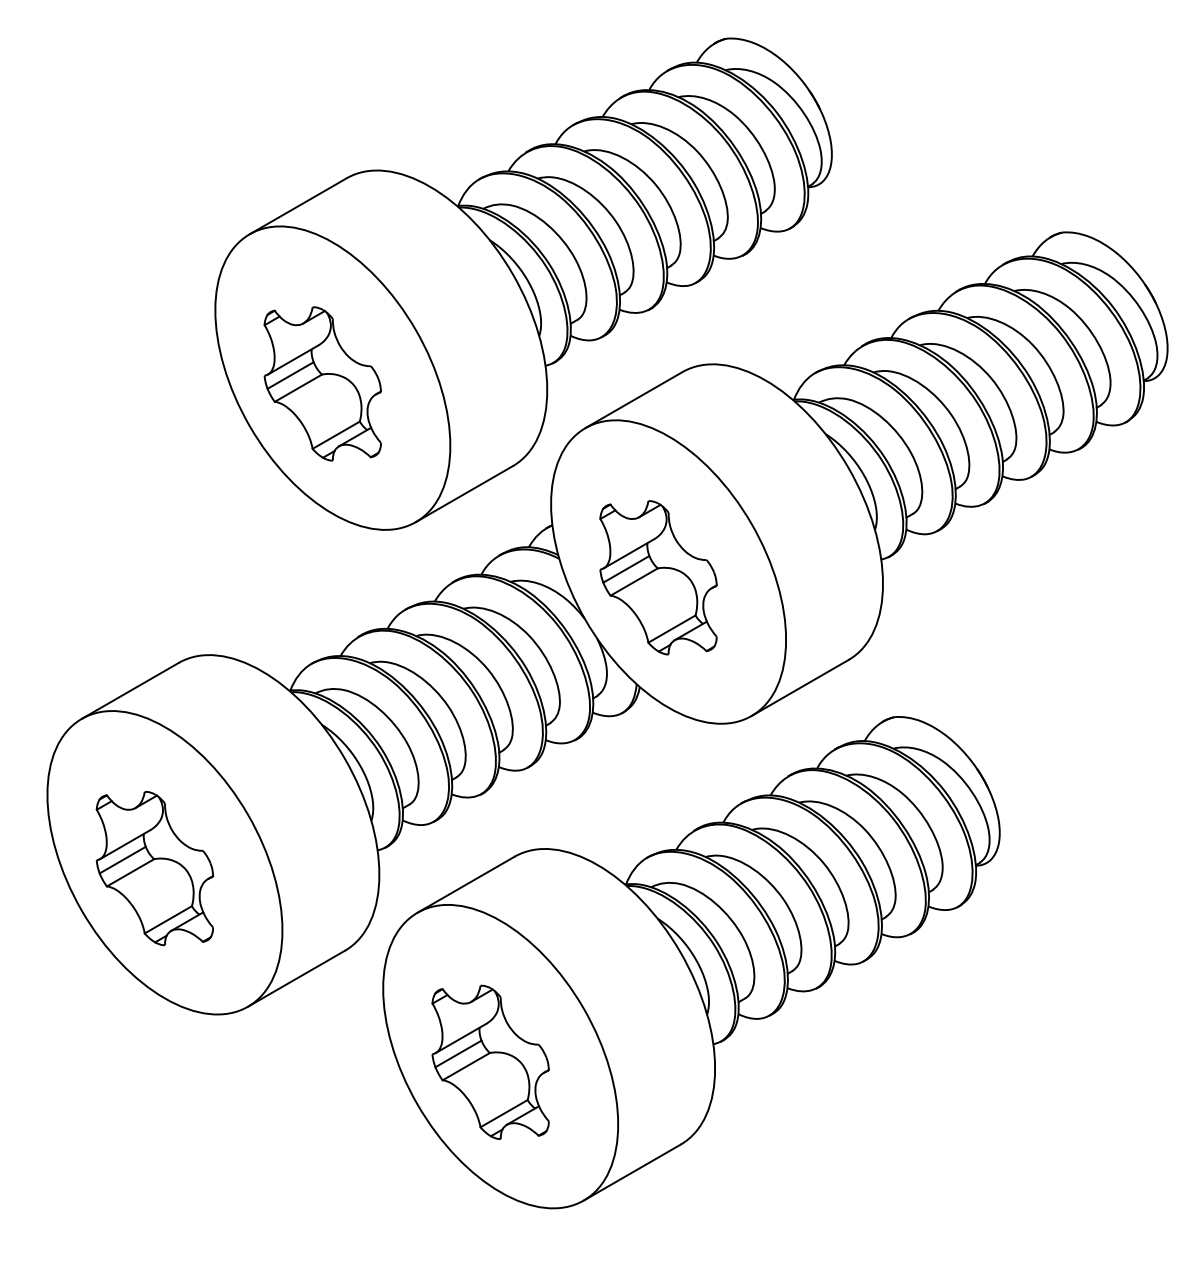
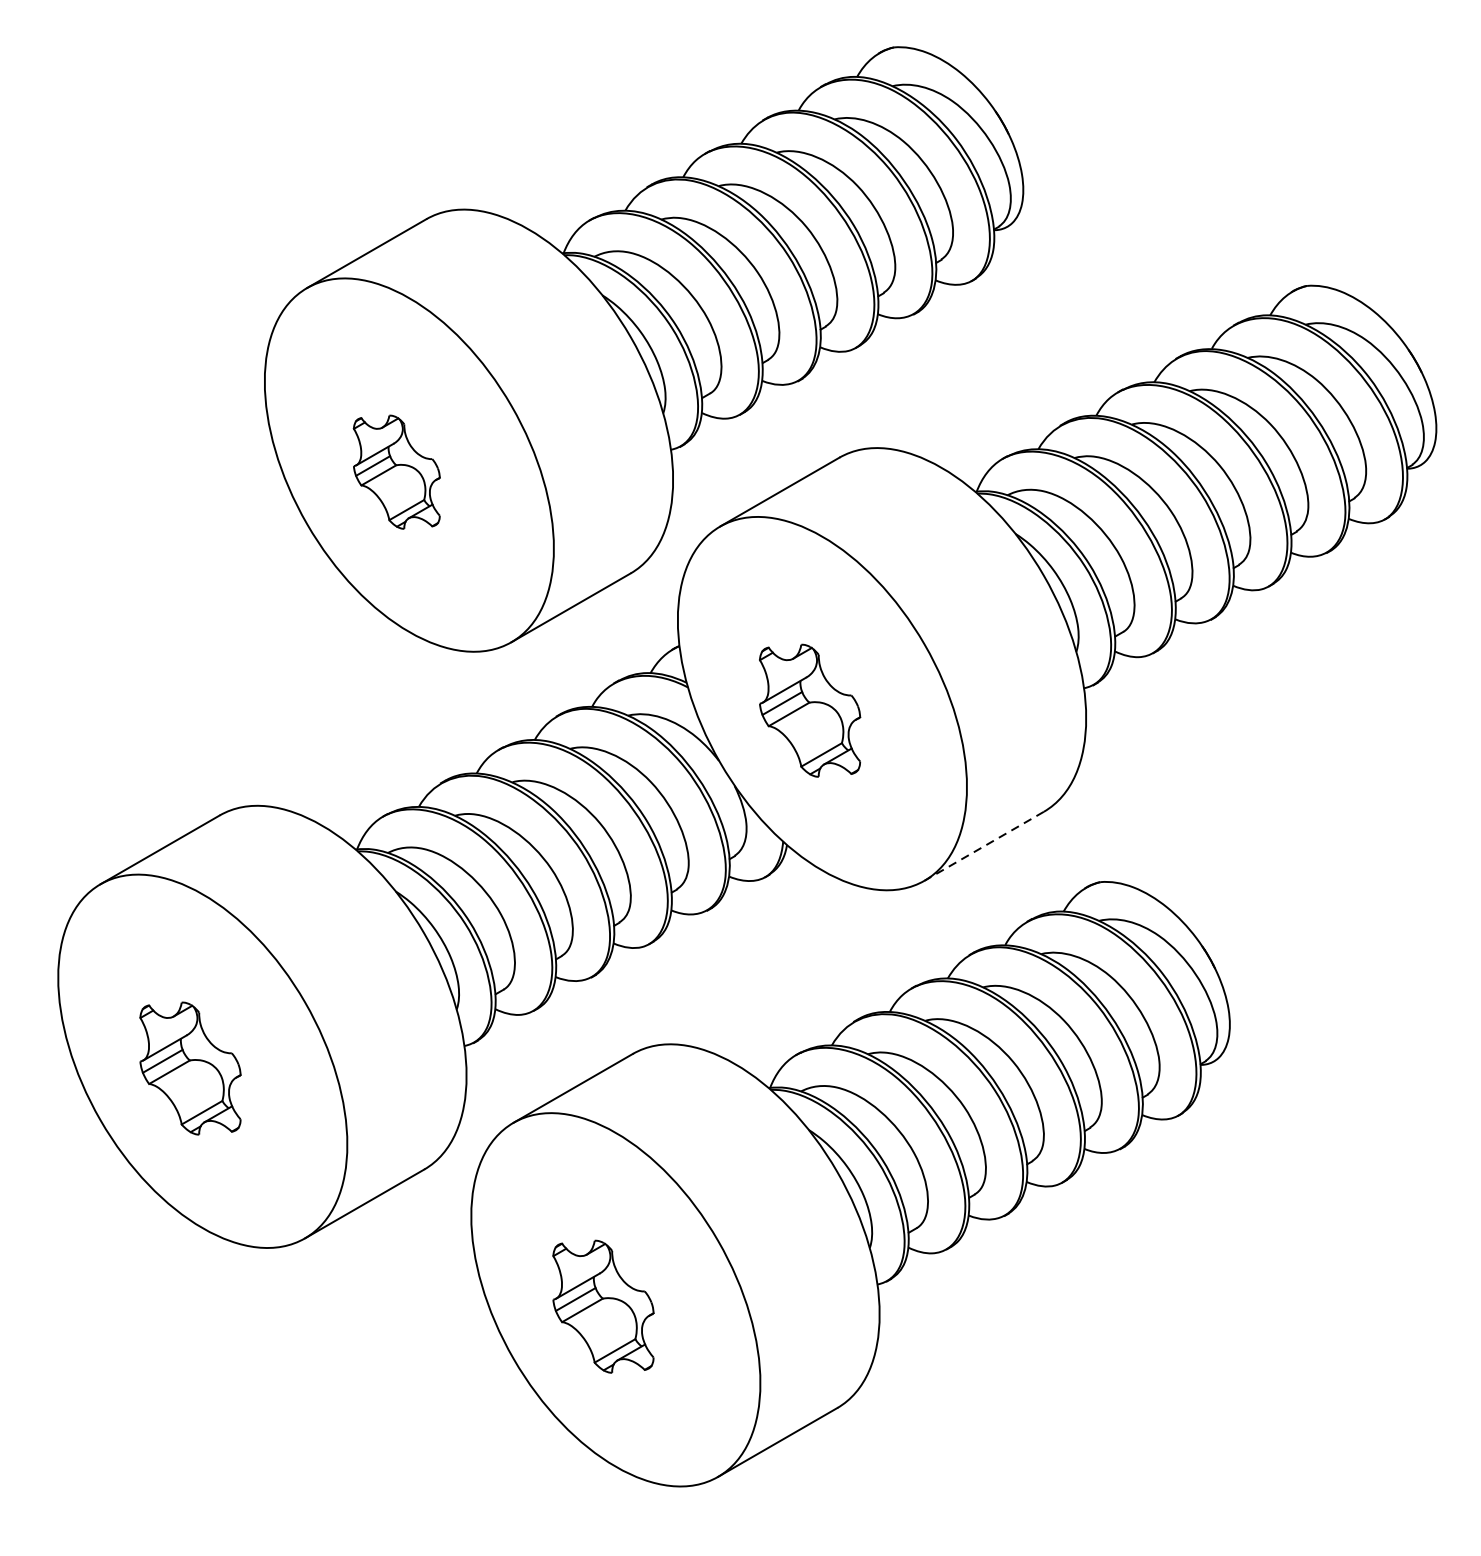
part: (322, 383) -> (396, 471), size x0.6
part: (658, 577) -> (810, 710), size x0.7
line: (800, 687) -> (984, 845), solid -> dashed
part: (154, 868) -> (189, 1068), size x0.7
part: (490, 1061) -> (603, 1305), size x0.7

